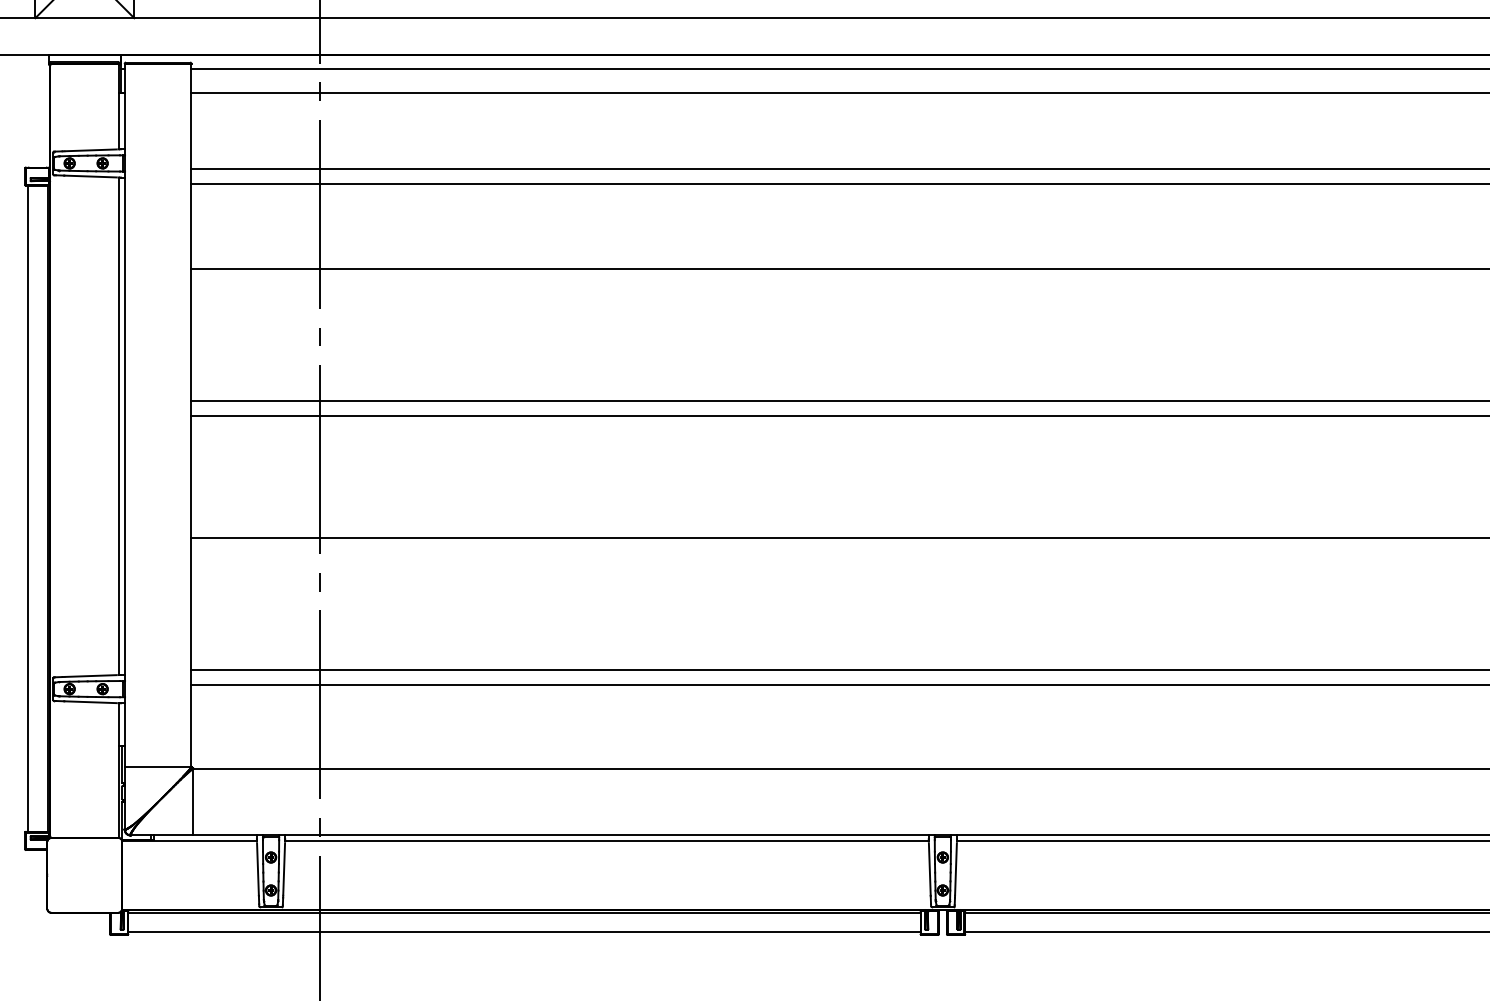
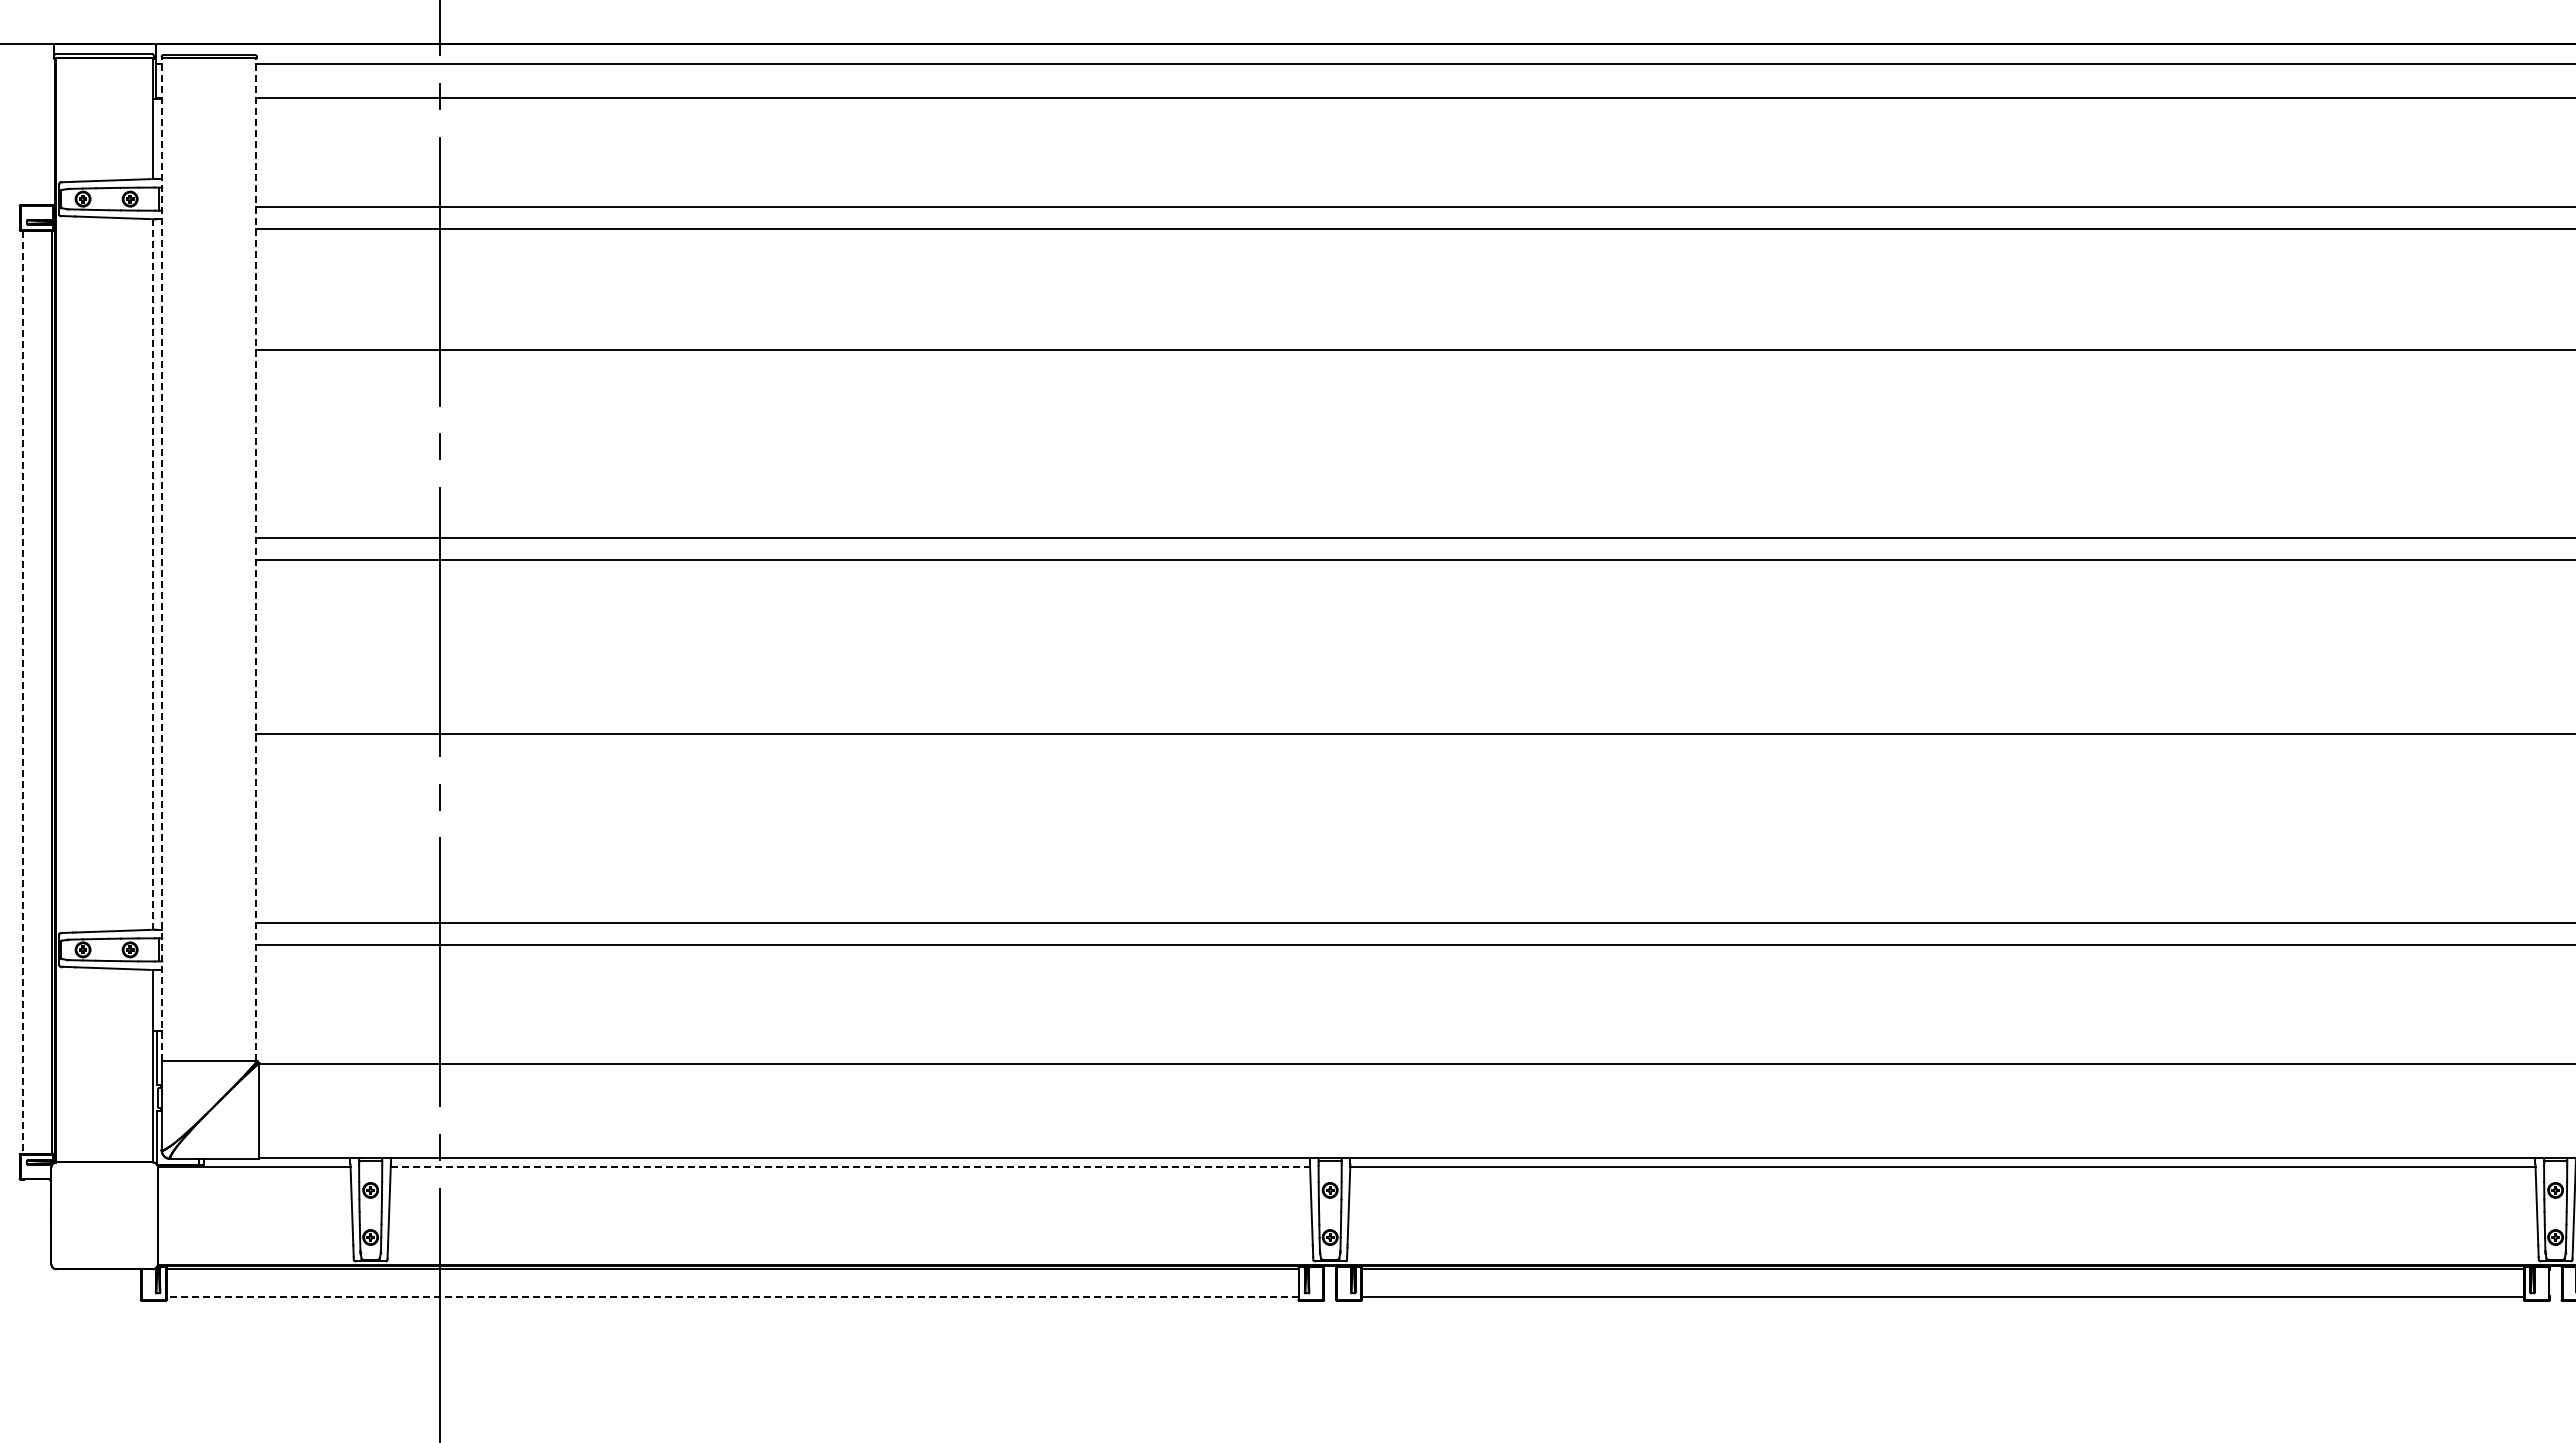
line: (125, 415) -> (162, 559), solid -> dashed
line: (191, 415) -> (256, 559), solid -> dashed
line: (118, 426) -> (153, 575), solid -> dashed
line: (27, 508) -> (23, 692), solid -> dashed
line: (607, 841) -> (850, 1167), solid -> dashed
line: (524, 932) -> (732, 1297), solid -> dashed

